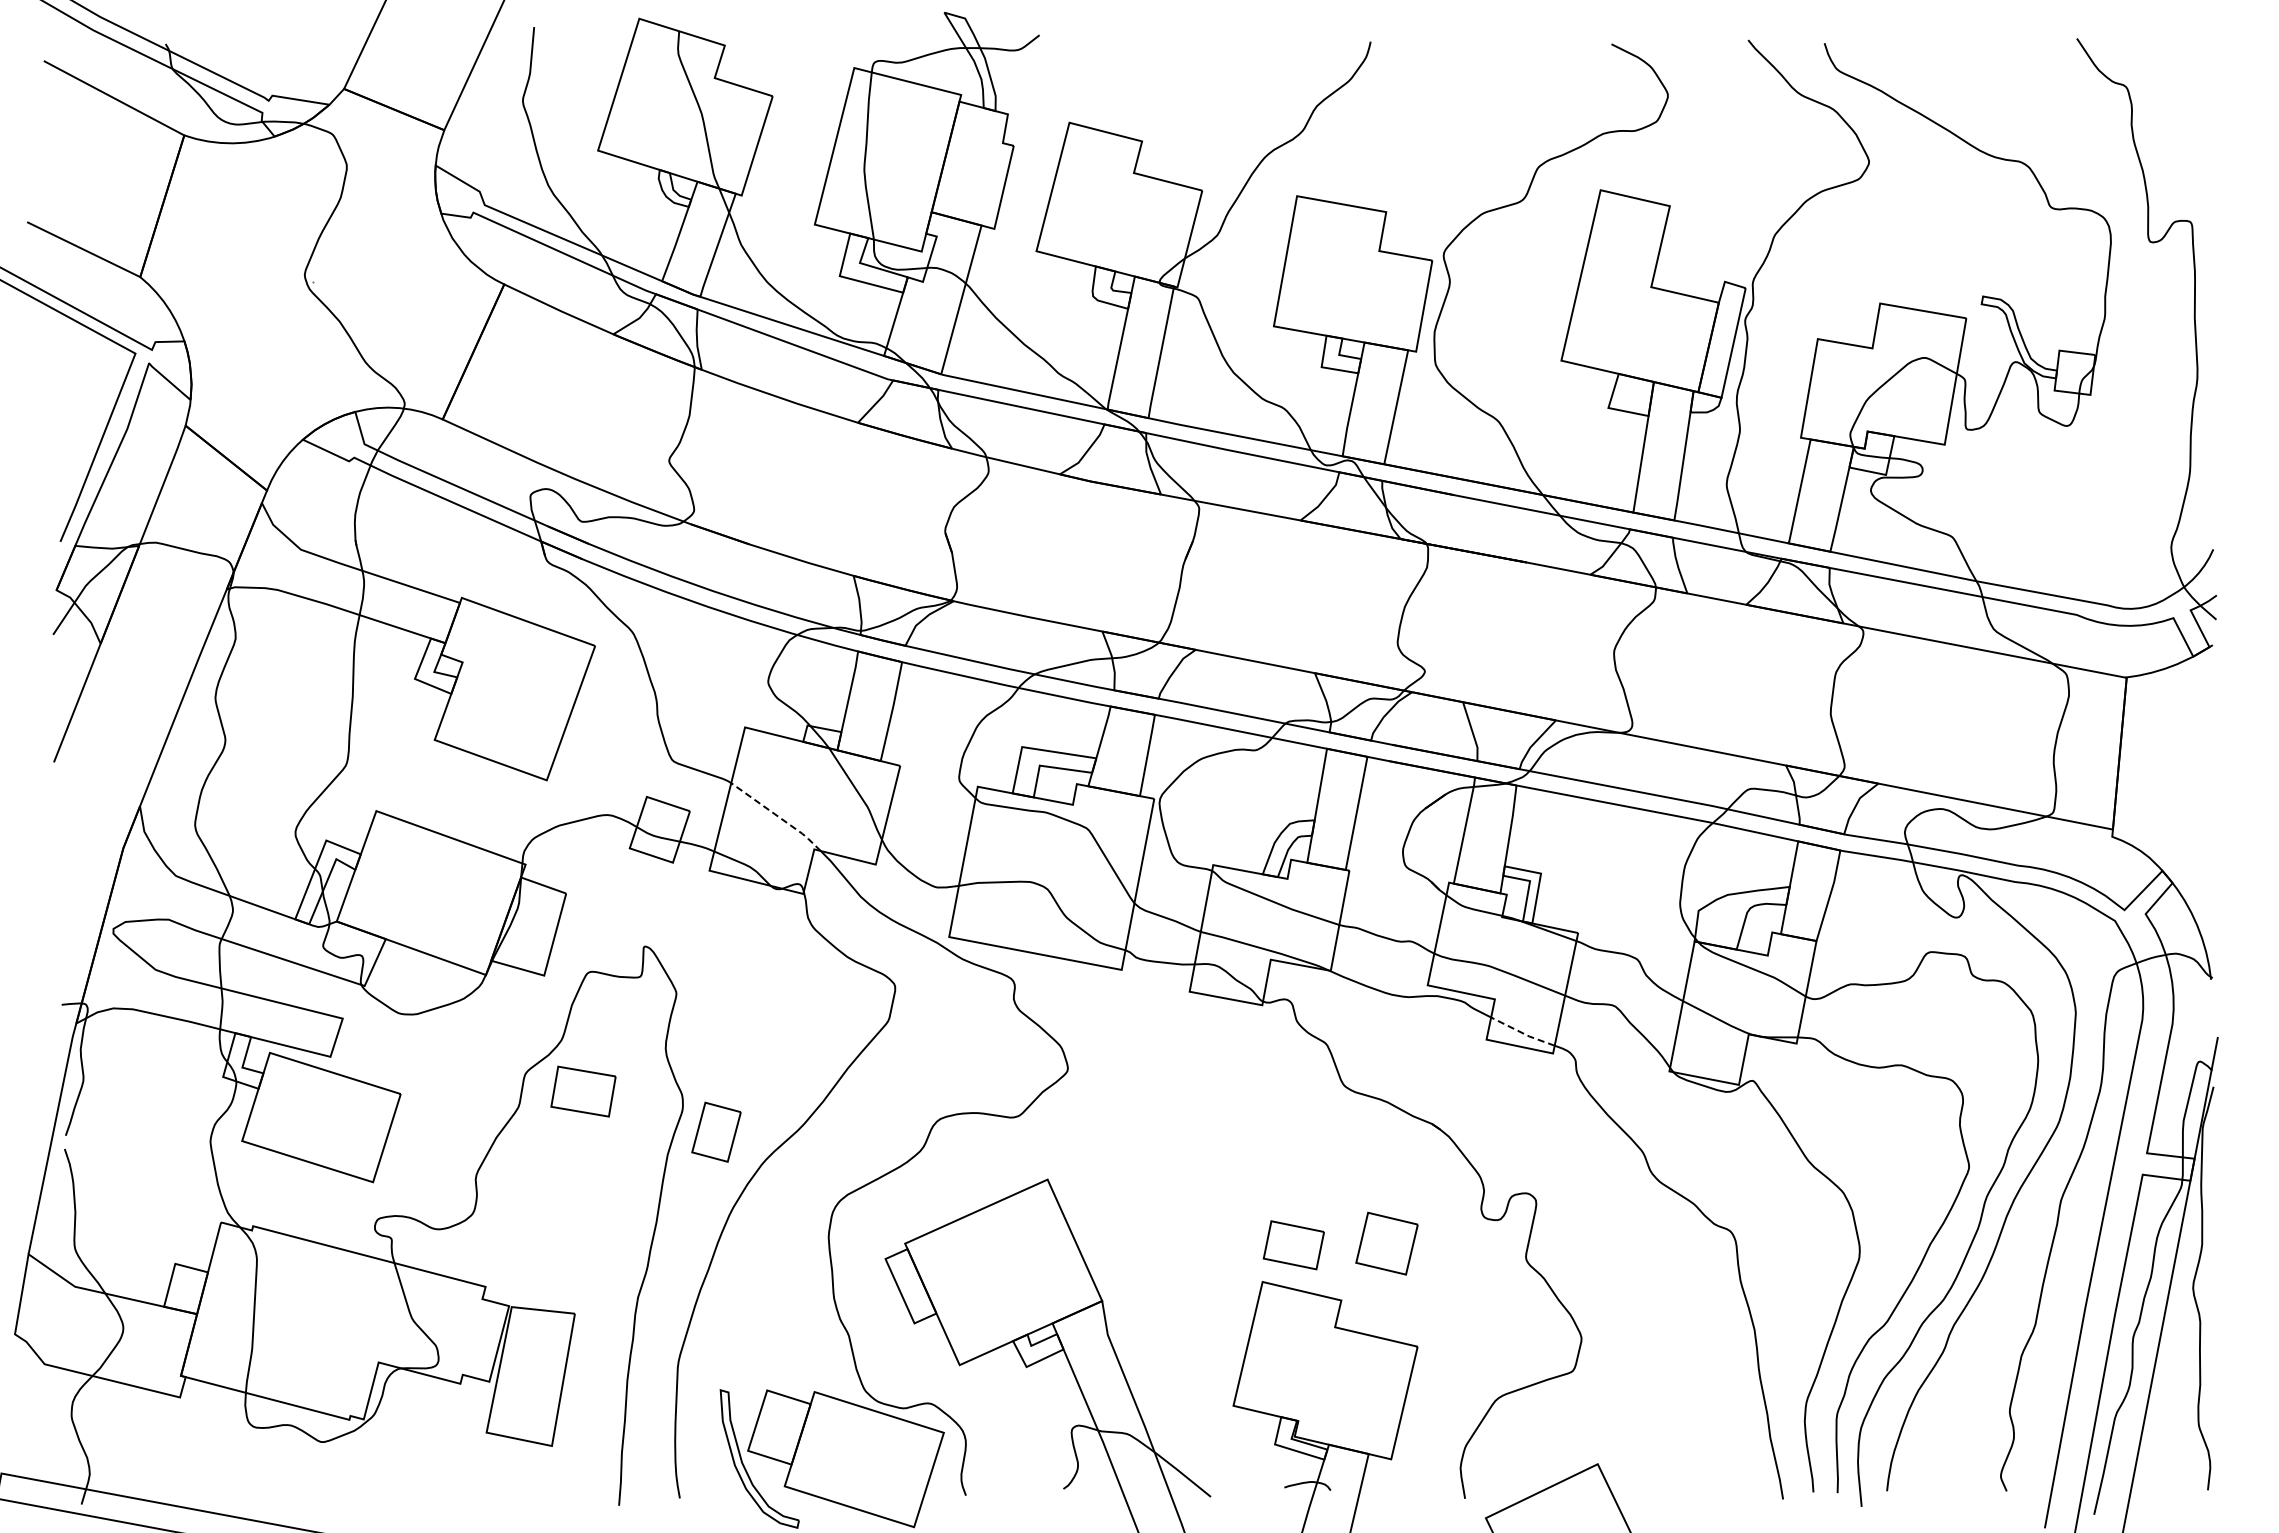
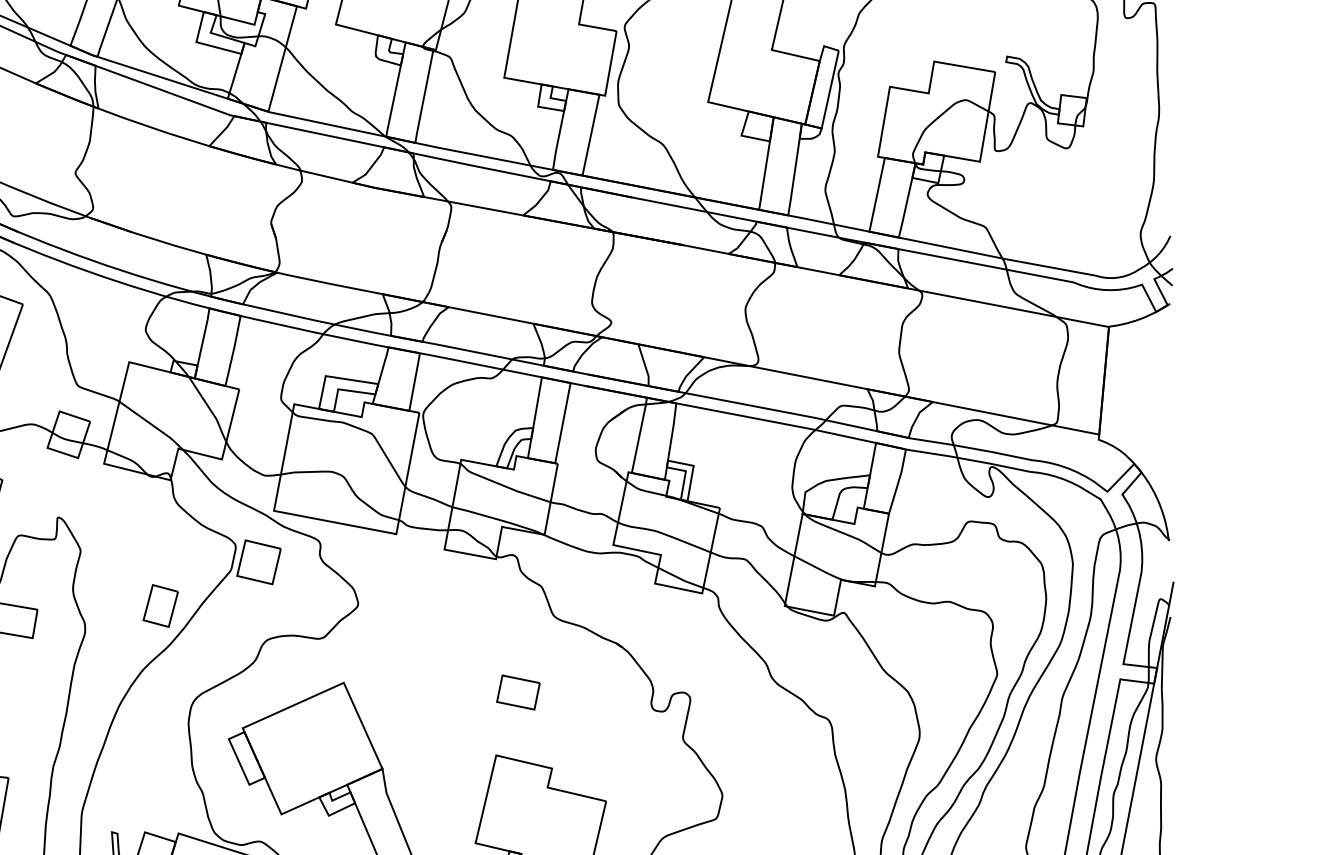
line: (778, 816) -> (152, 425), dashed -> solid
line: (1523, 1033) -> (681, 579), dashed -> solid
part: (716, 1131) -> (160, 605), moved
part: (1386, 1243) -> (258, 562), moved
part: (1293, 1245) -> (518, 692), moved

